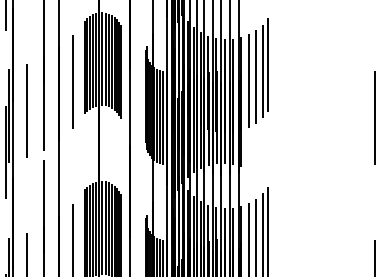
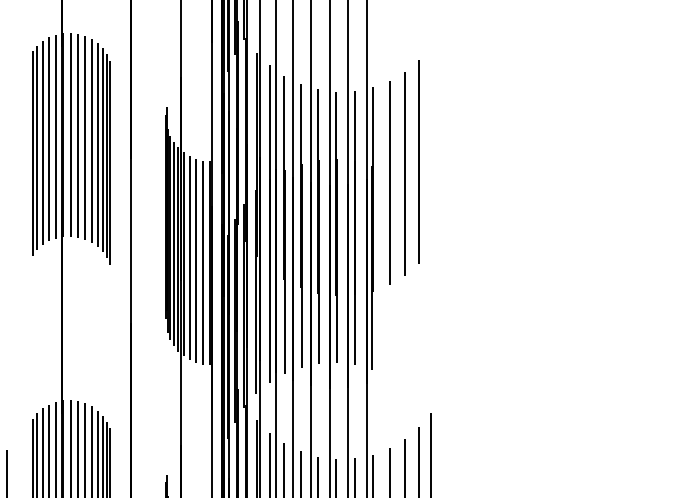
line: (268, 65) -> (432, 148), removed
line: (73, 81) -> (7, 183), removed
line: (374, 117) -> (662, 262), removed

